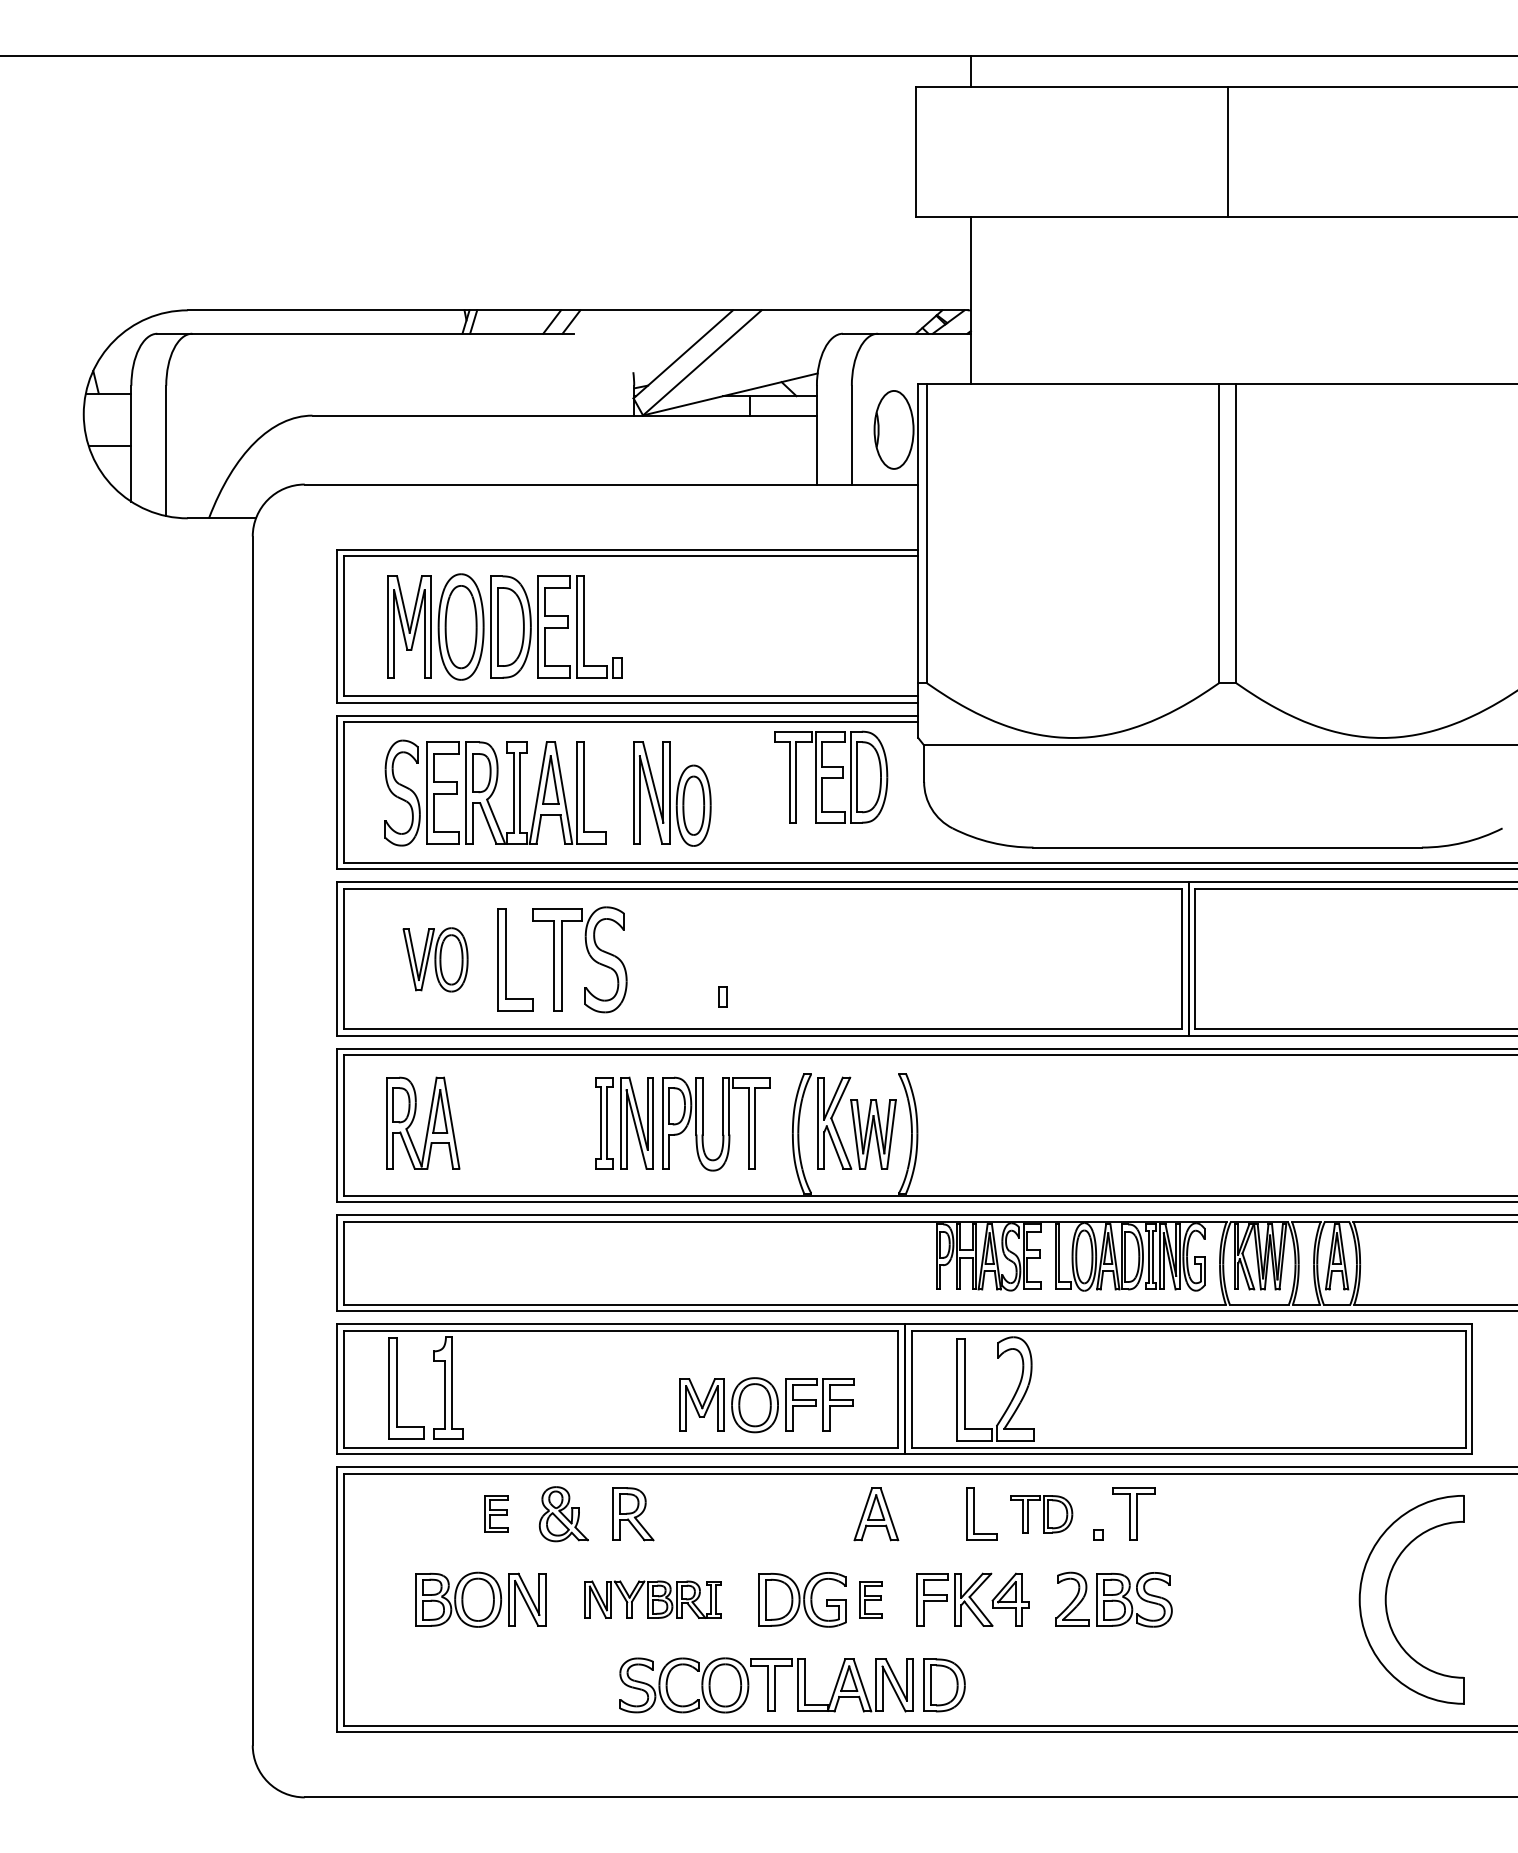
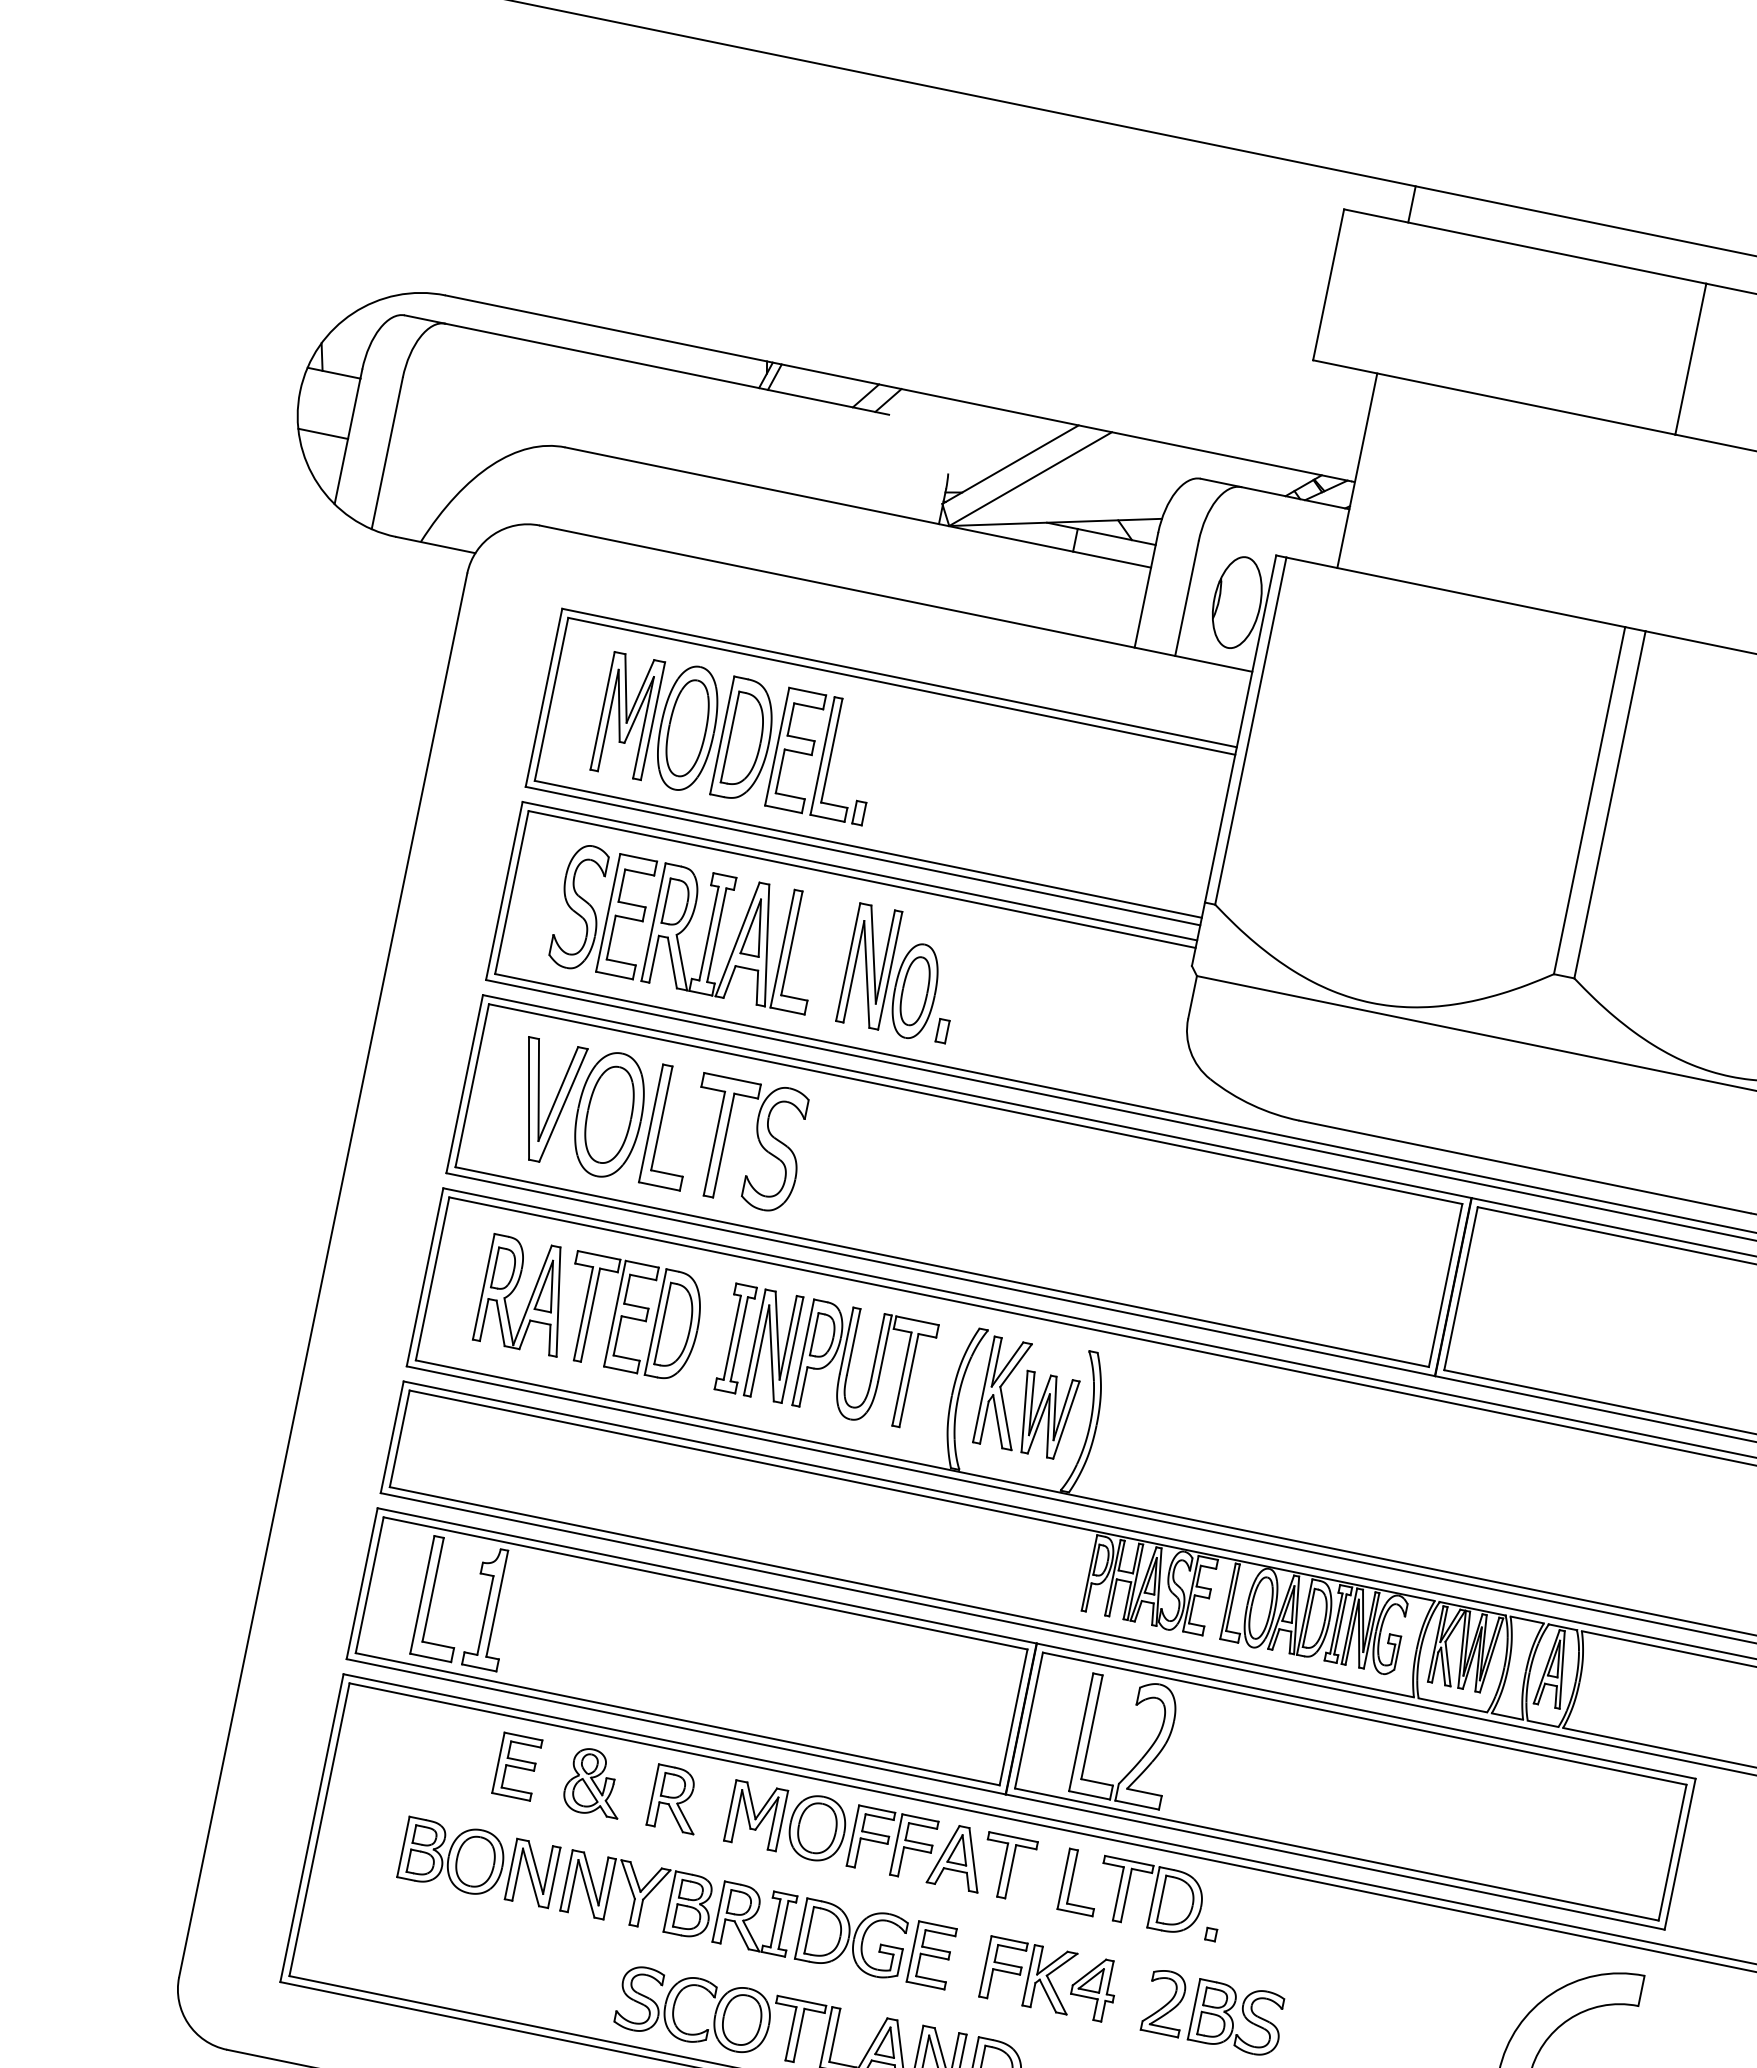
part: (831, 776) -> (632, 1316), moved
part: (435, 959) -> (578, 1108), size x1.67
part: (722, 996) -> (941, 1030), moved
part: (766, 1405) -> (830, 1831), moved
part: (496, 1513) -> (517, 1765), size x1.43
part: (1133, 1513) -> (1007, 1866), moved
part: (1041, 1514) -> (1149, 1896), size x1.43
part: (652, 1599) -> (678, 1902), size x1.43
part: (870, 1599) -> (931, 1954), size x1.43

